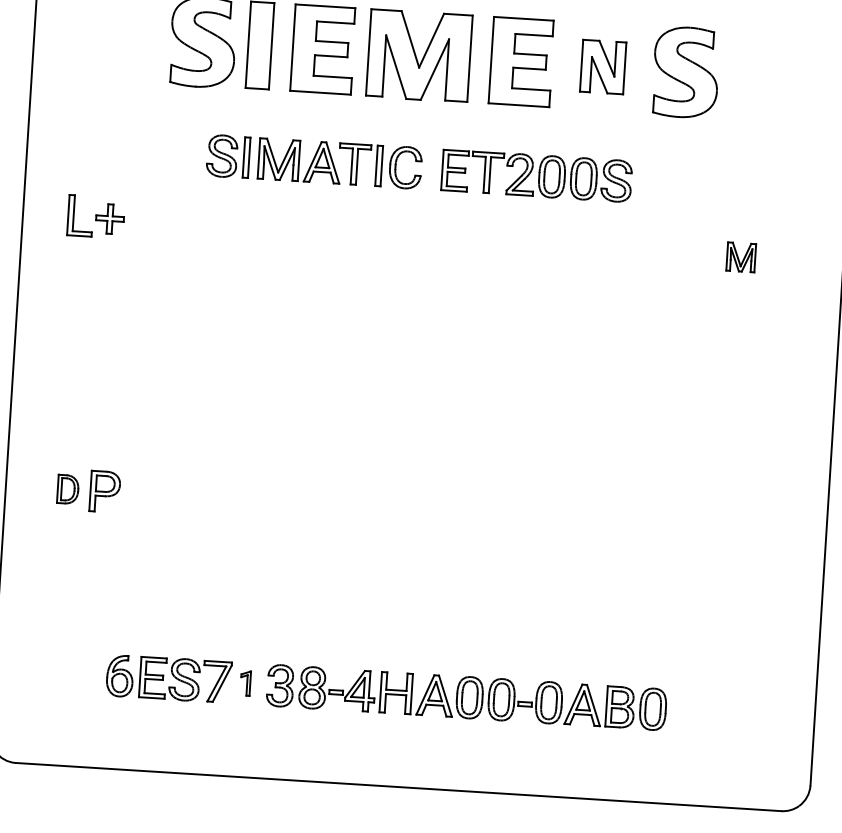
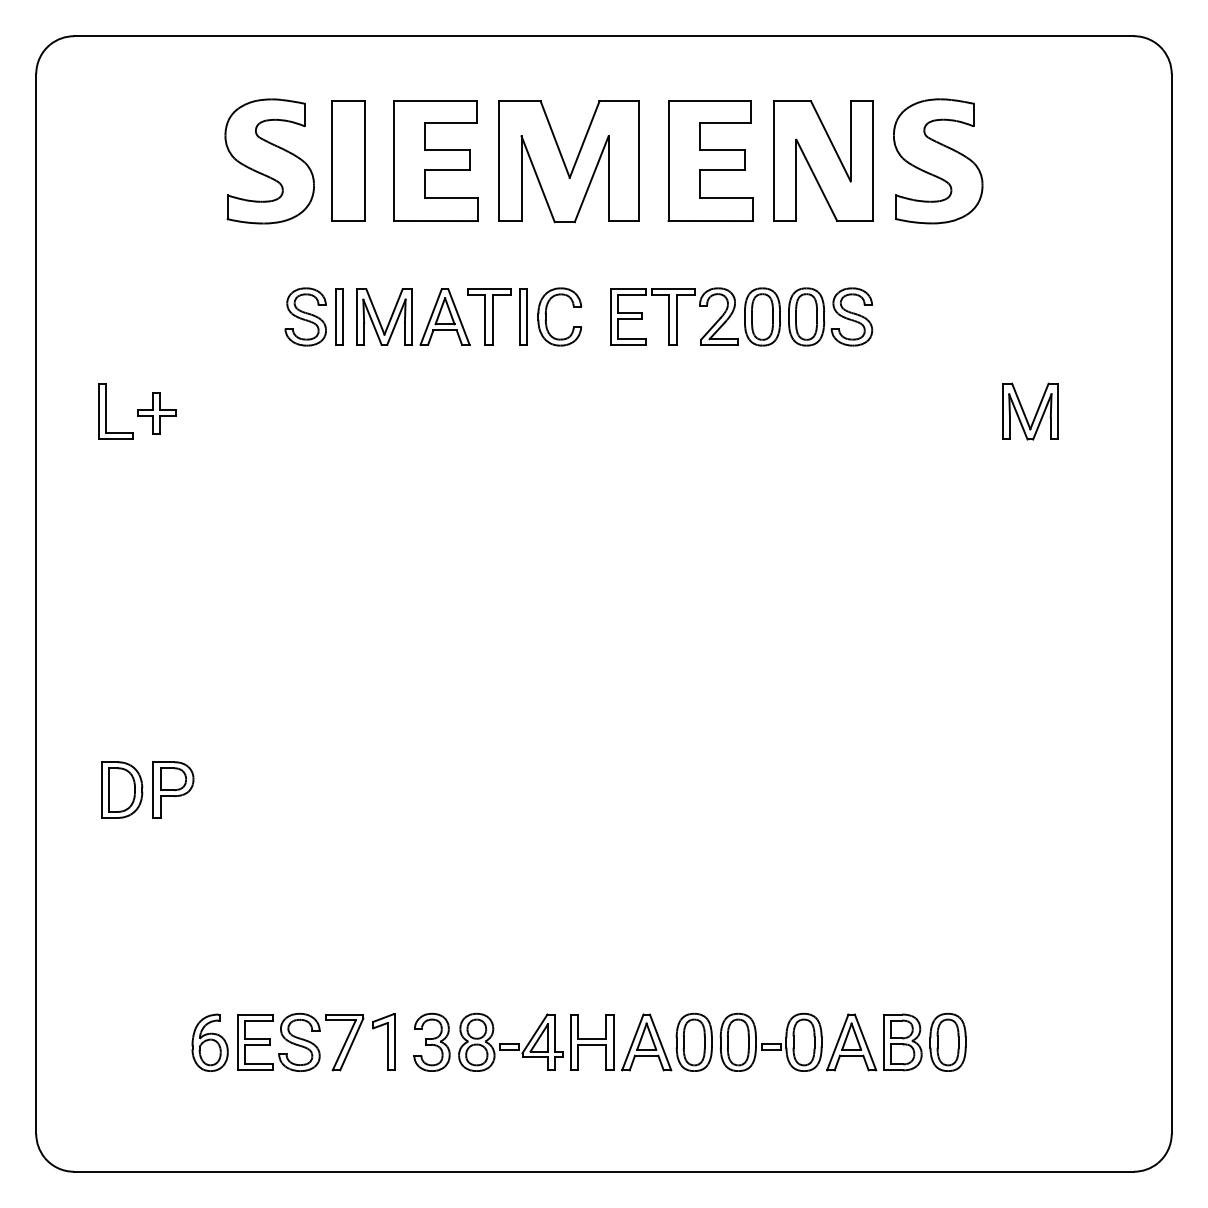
part: (603, 66) -> (823, 160), size x1.67
part: (741, 257) -> (1030, 411), size x1.43
part: (68, 489) -> (122, 789), size x1.43
part: (245, 682) -> (383, 1041), size x1.67

